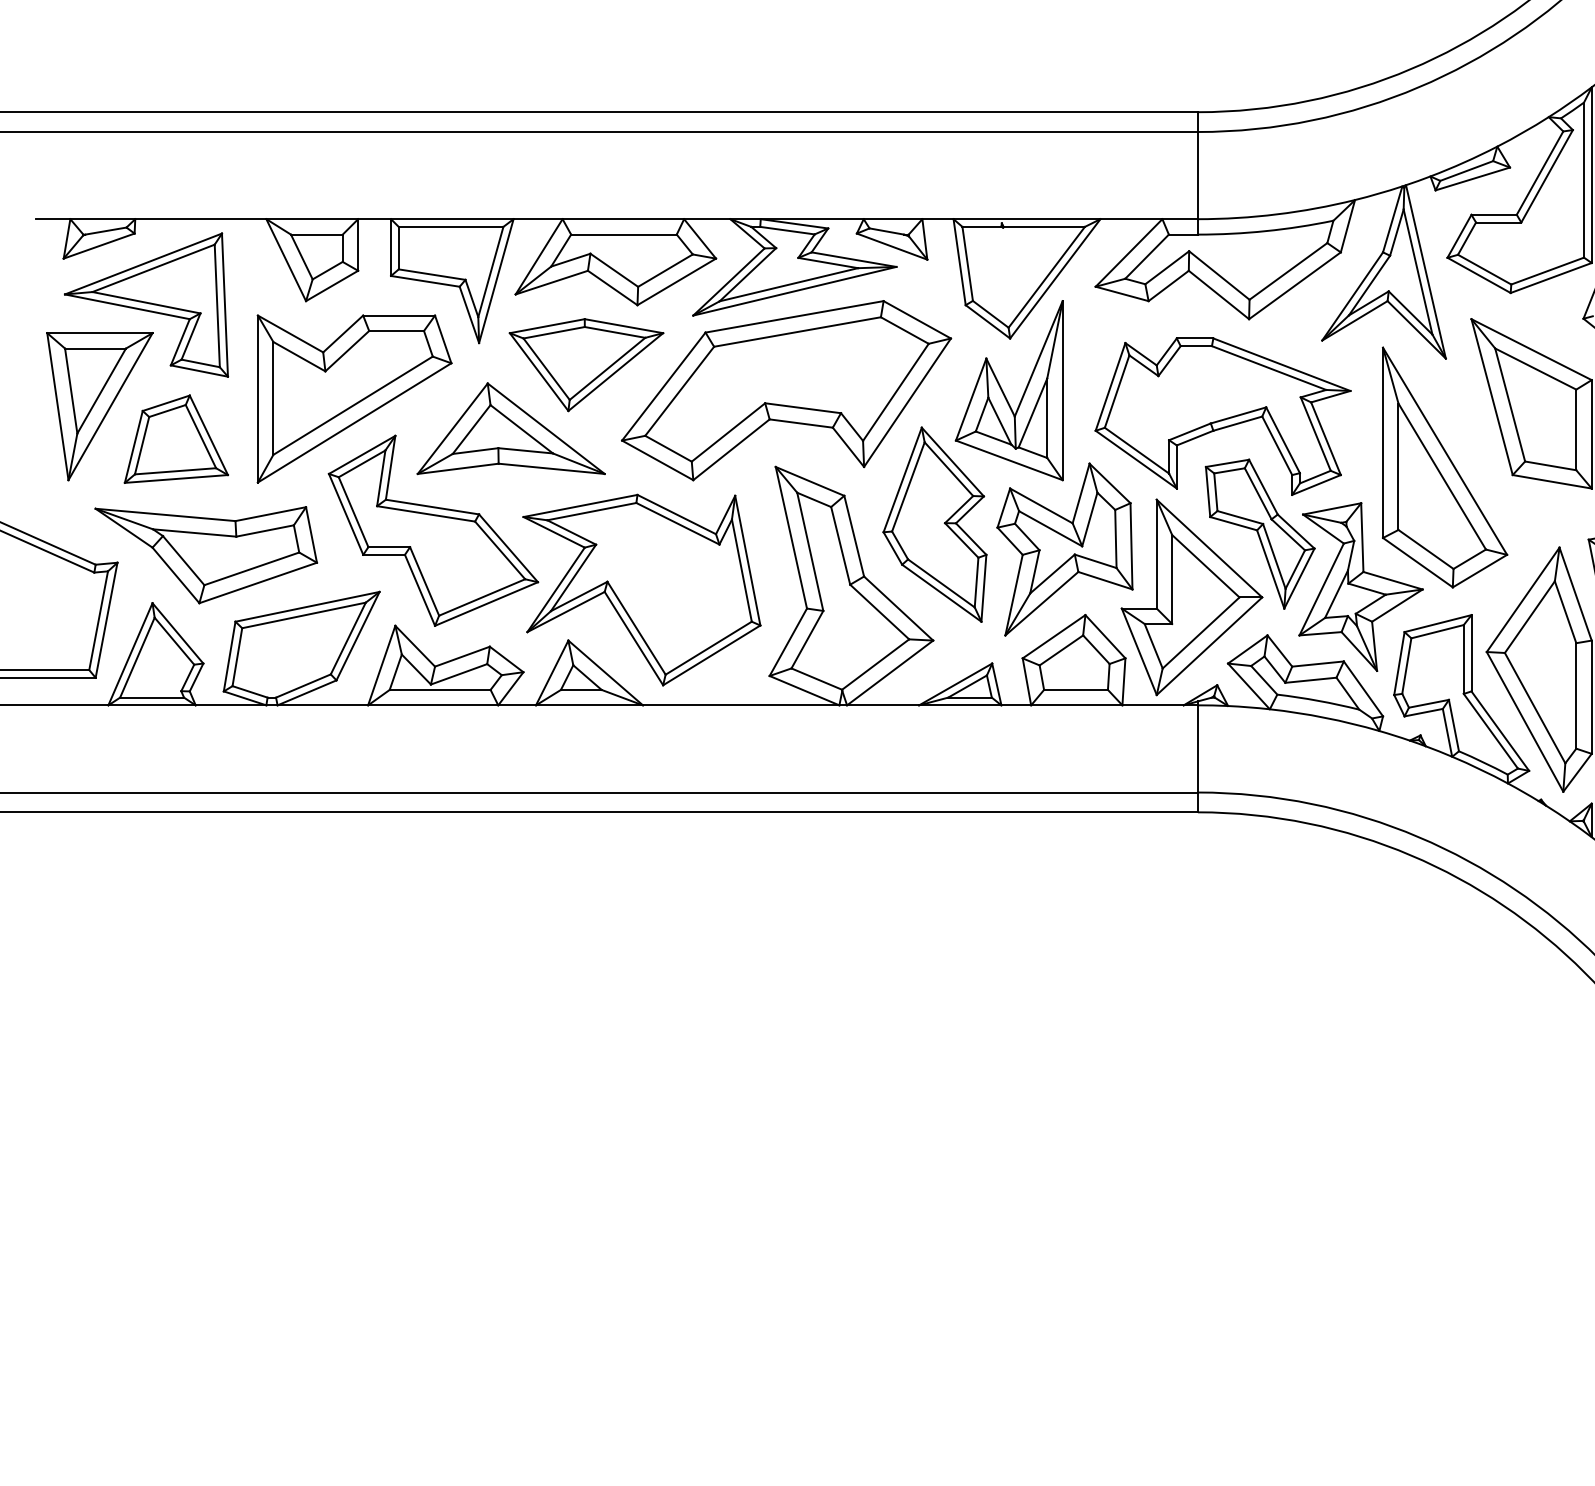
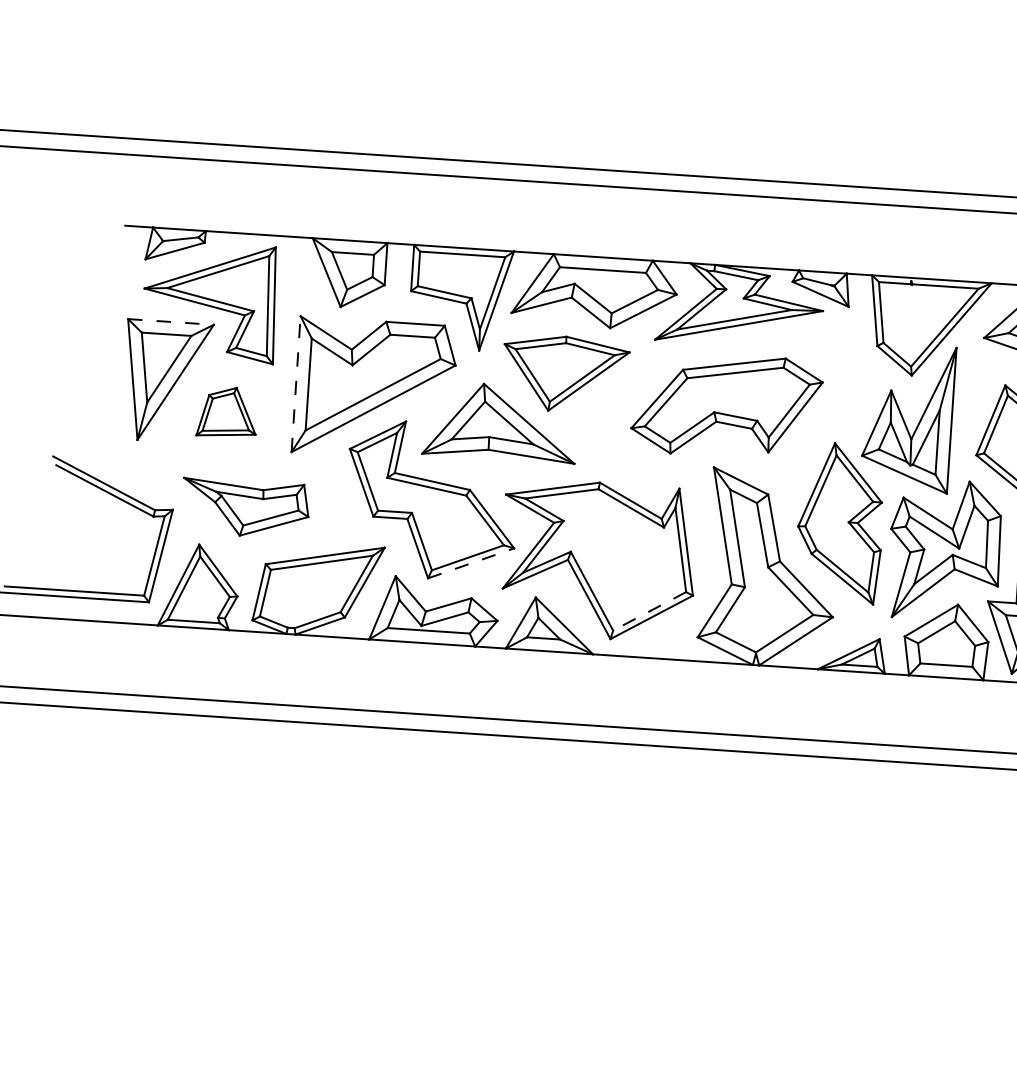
line: (99, 333) -> (170, 322), solid -> dashed
part: (786, 390) -> (726, 405), size x0.7
line: (257, 398) -> (295, 383), solid -> dashed
part: (175, 438) -> (226, 411), size x0.7
part: (205, 555) -> (244, 508), size x0.7
line: (486, 604) -> (471, 563), solid -> dashed
line: (708, 648) -> (649, 611), solid -> dashed

